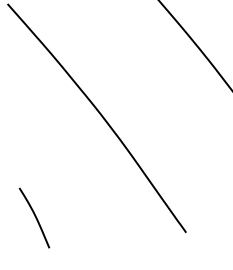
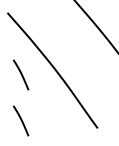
line: (33, 126) -> (20, 74), added

